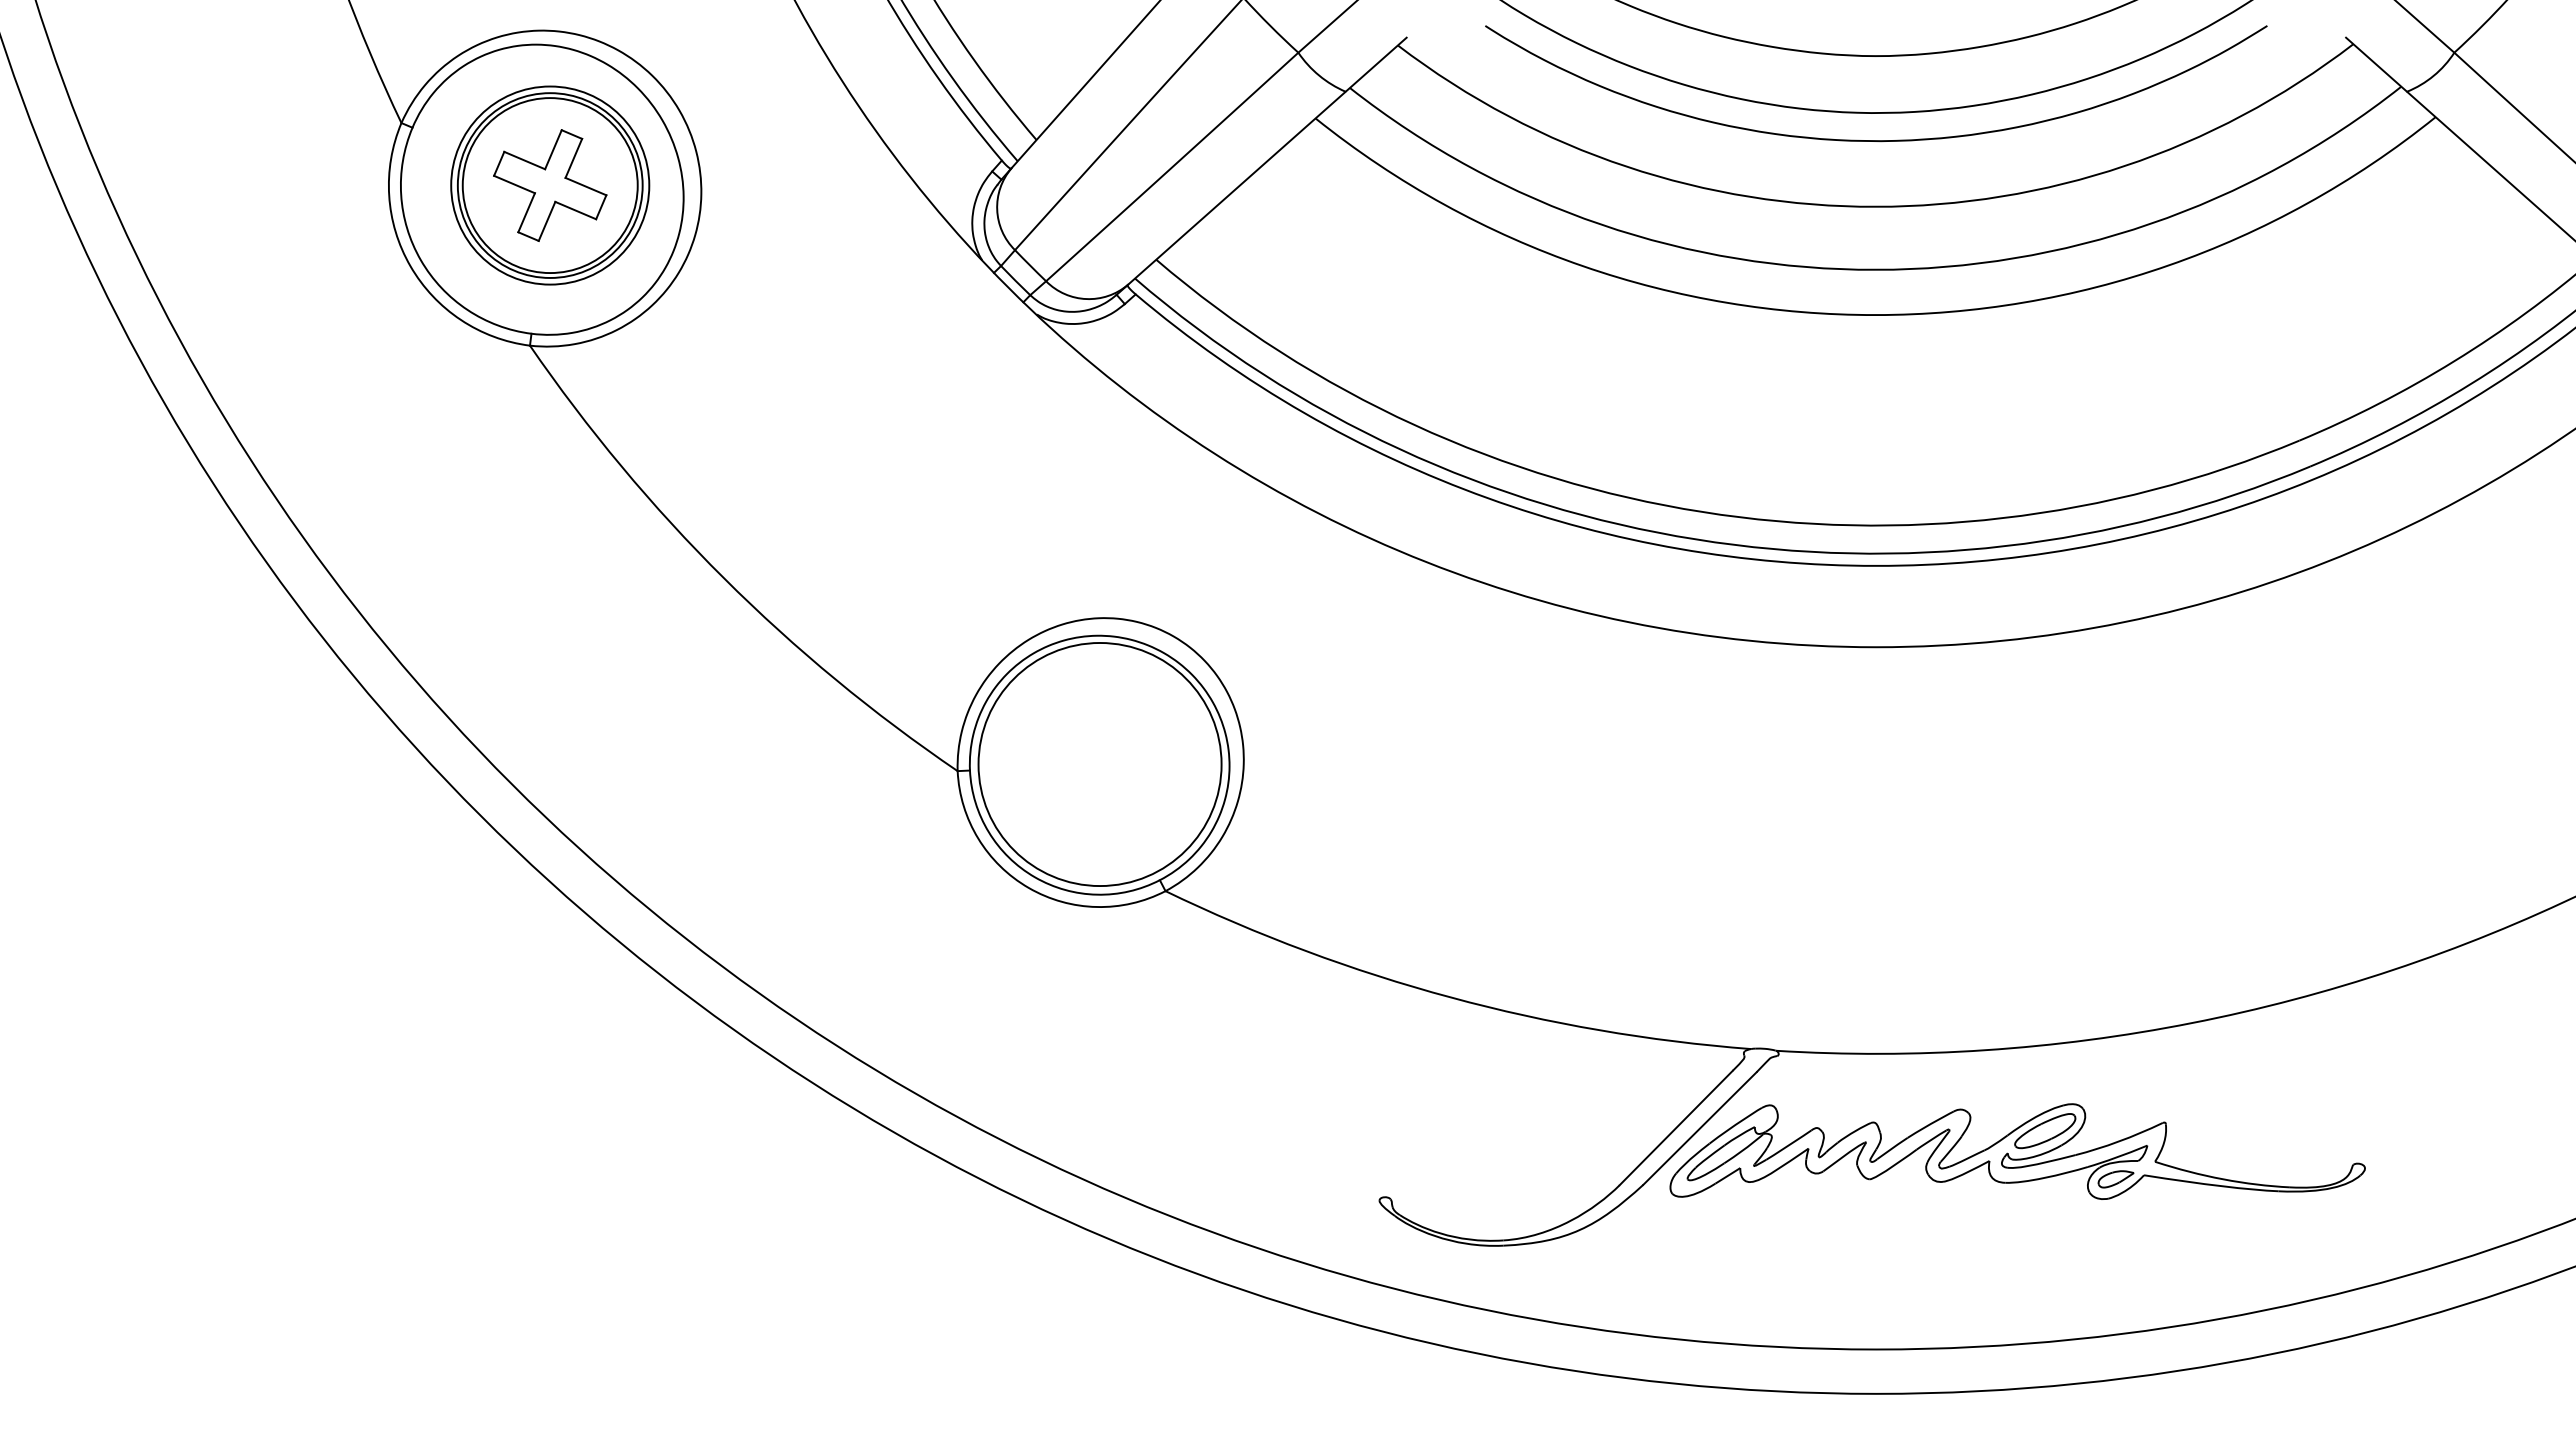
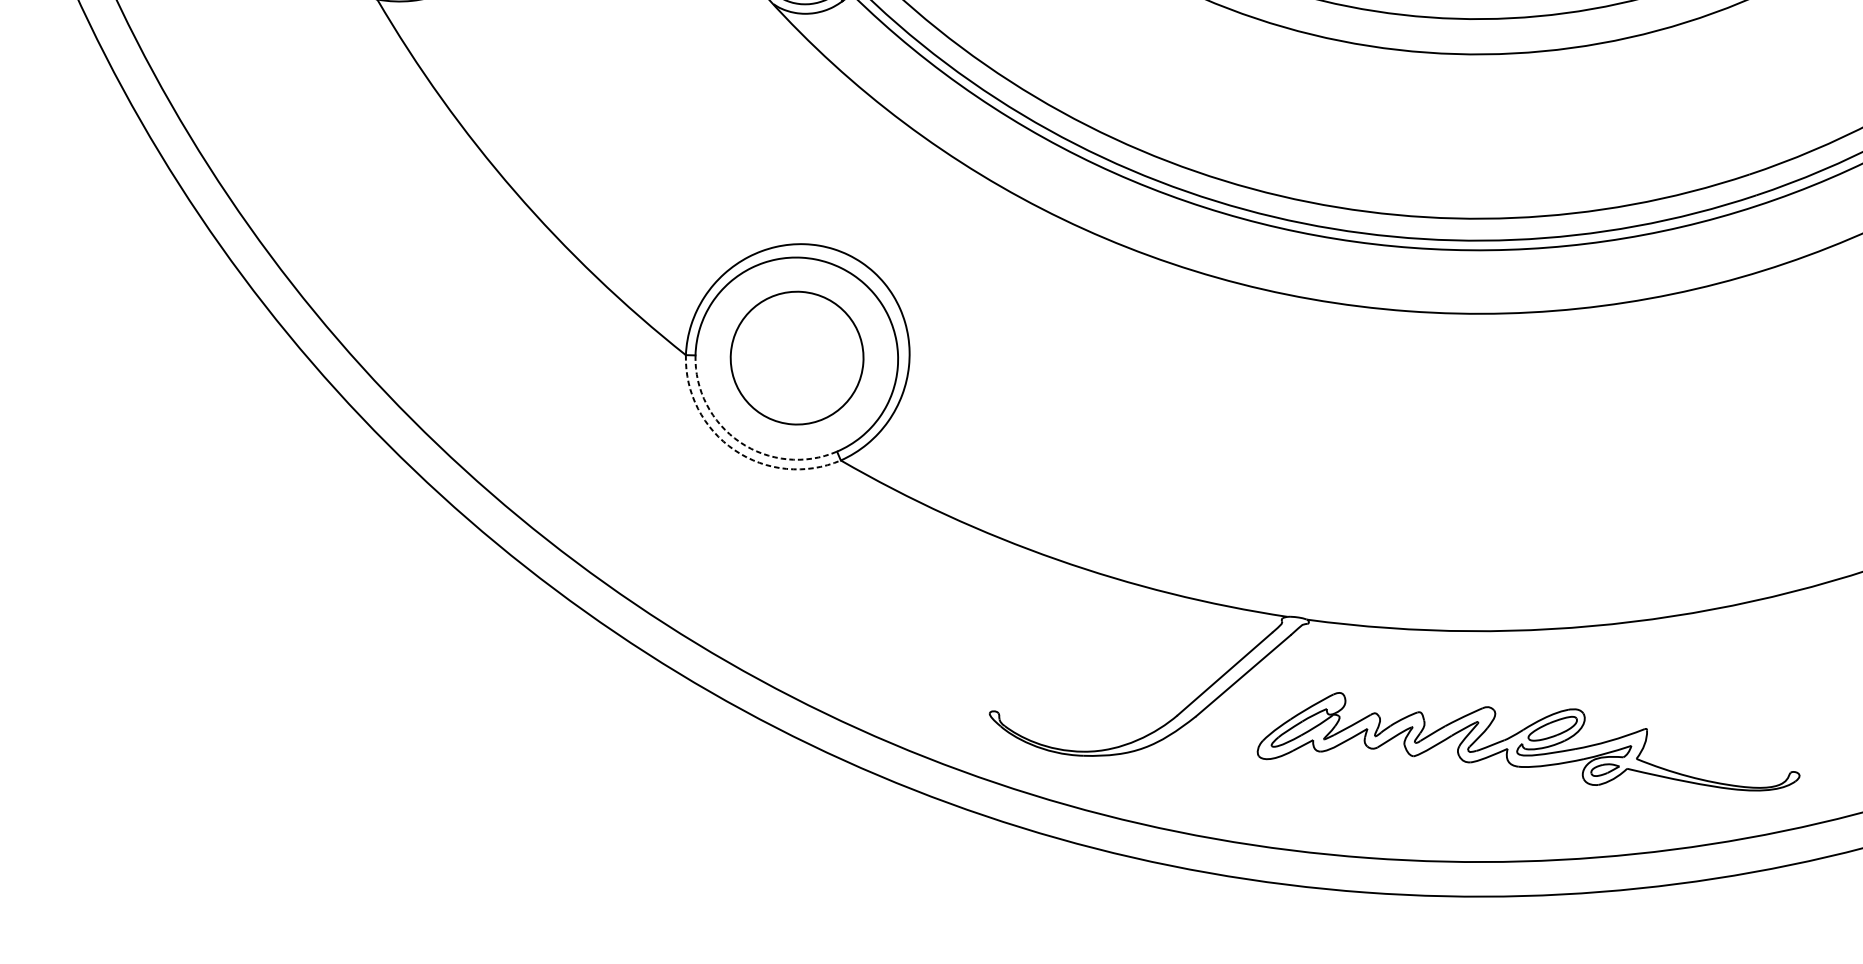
circle: (1099, 764) -> (796, 358), size x0.7
arc: (1034, 877) -> (739, 442), solid -> dashed
arc: (1028, 887) -> (734, 449), solid -> dashed
part: (2017, 1151) -> (1529, 743), moved

